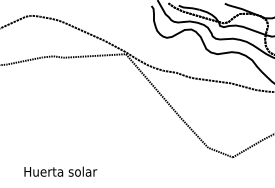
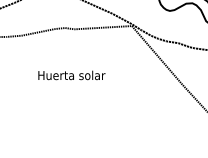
text: (60, 171) -> (71, 75), moved

